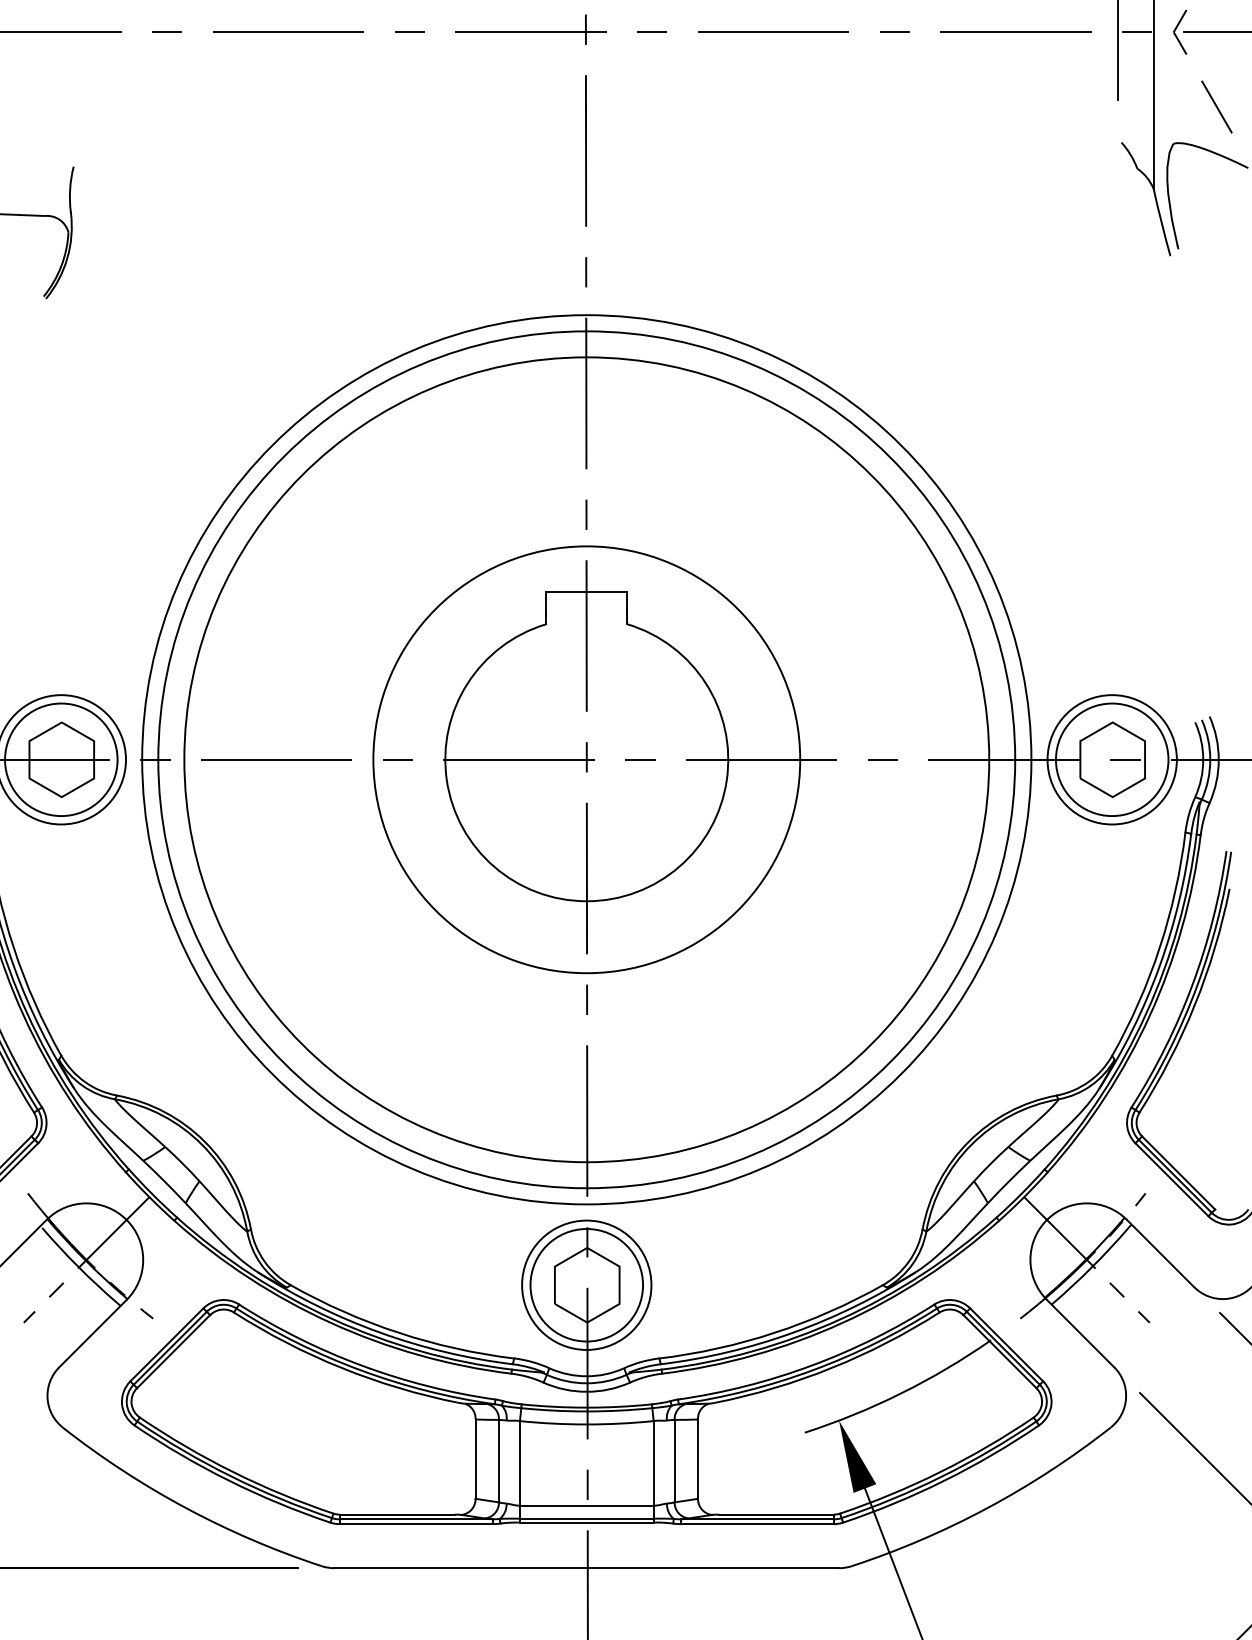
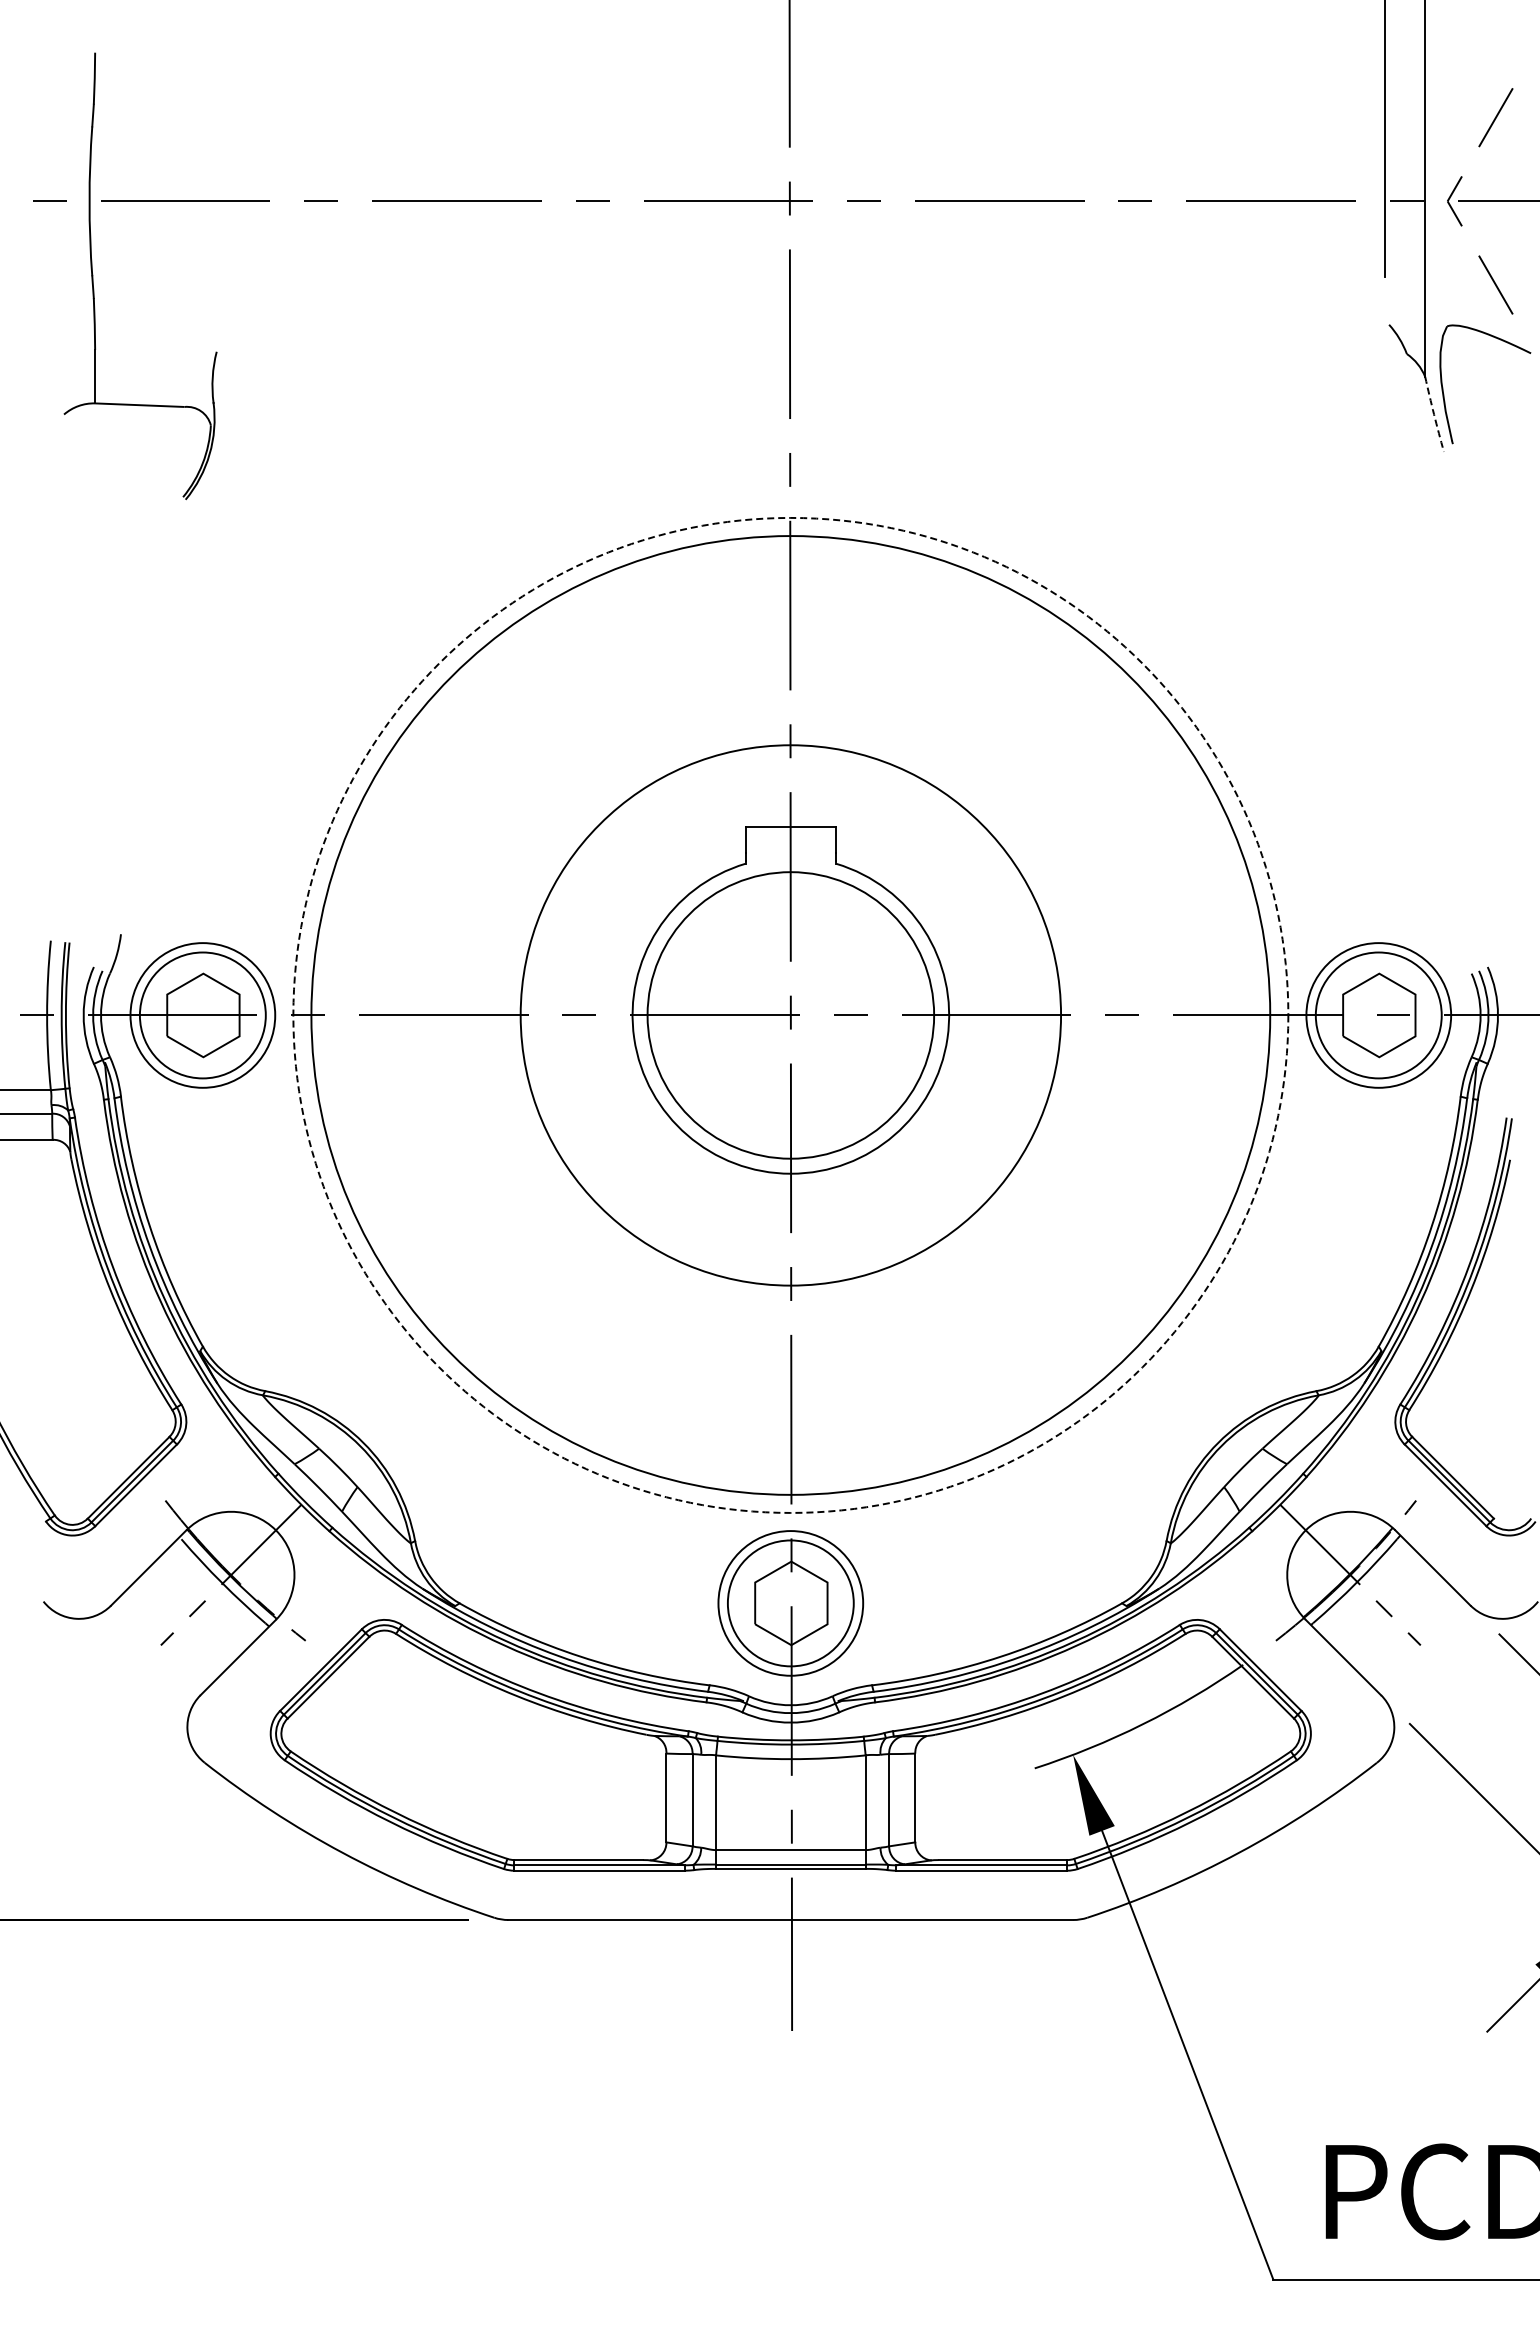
arc: (1162, 222) -> (1434, 414), solid -> dashed
circle: (586, 758) -> (790, 1014), solid -> dashed
circle: (586, 759) -> (790, 1015), size x0.6
circle: (586, 759) -> (790, 1015), size x0.6

